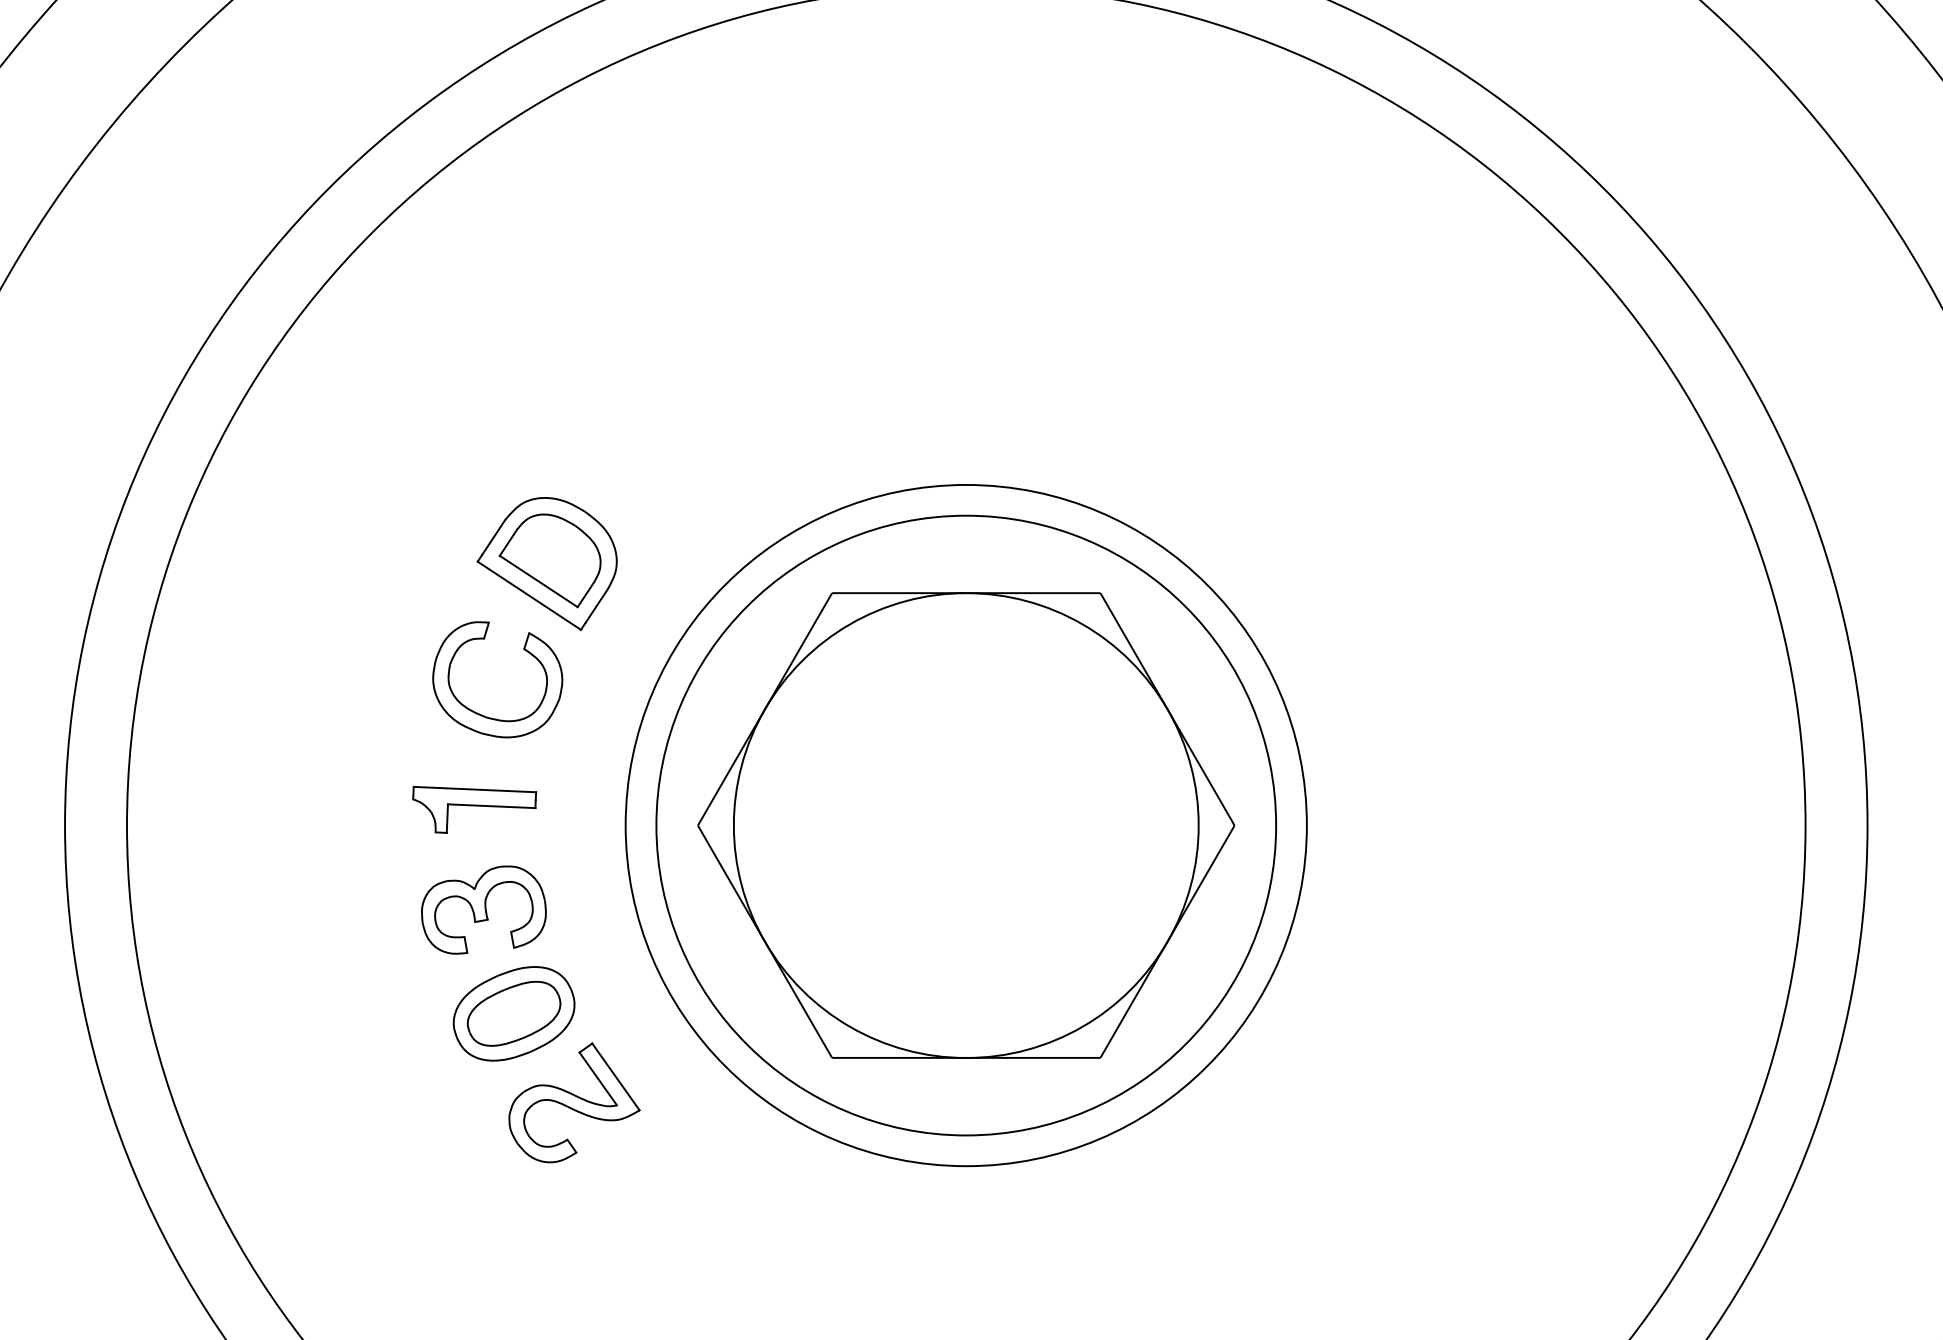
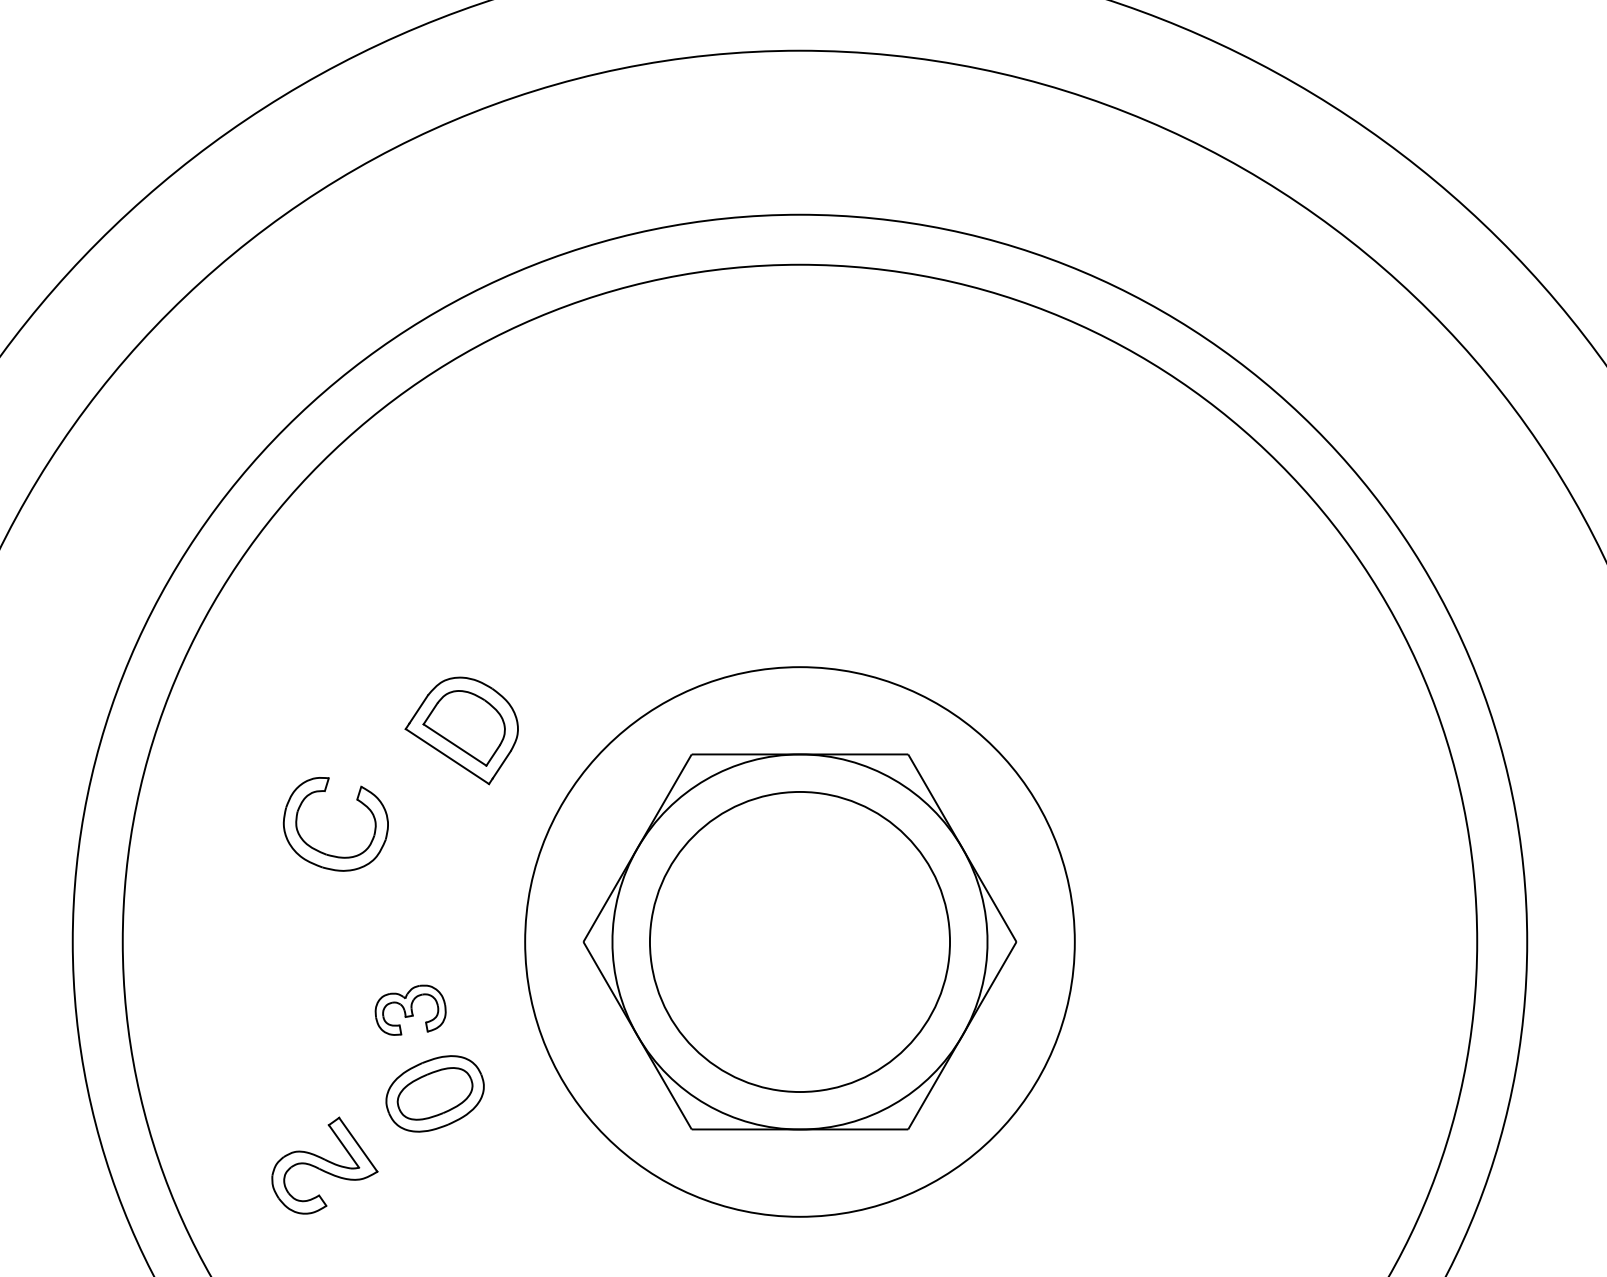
part: (483, 714) -> (324, 852), moved
part: (473, 808) -> (402, 928), removed
circle: (965, 824) -> (799, 941), size x0.6
part: (483, 910) -> (410, 1010), size x0.7
part: (574, 1102) -> (324, 1165), moved

